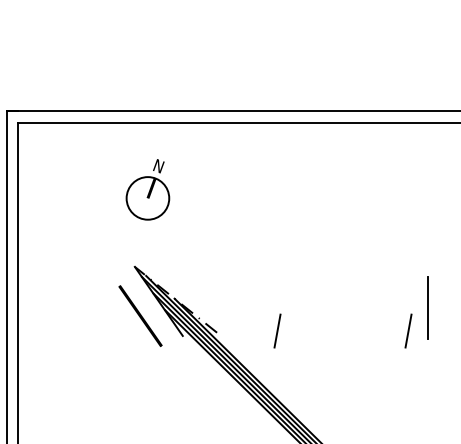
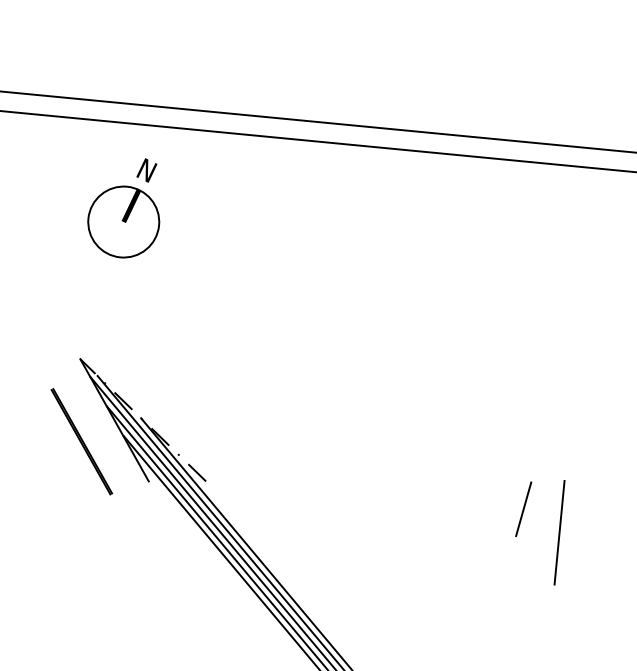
part: (147, 189) -> (124, 207), moved
line: (427, 307) -> (558, 531), moved
line: (277, 330) -> (306, 487), removed

